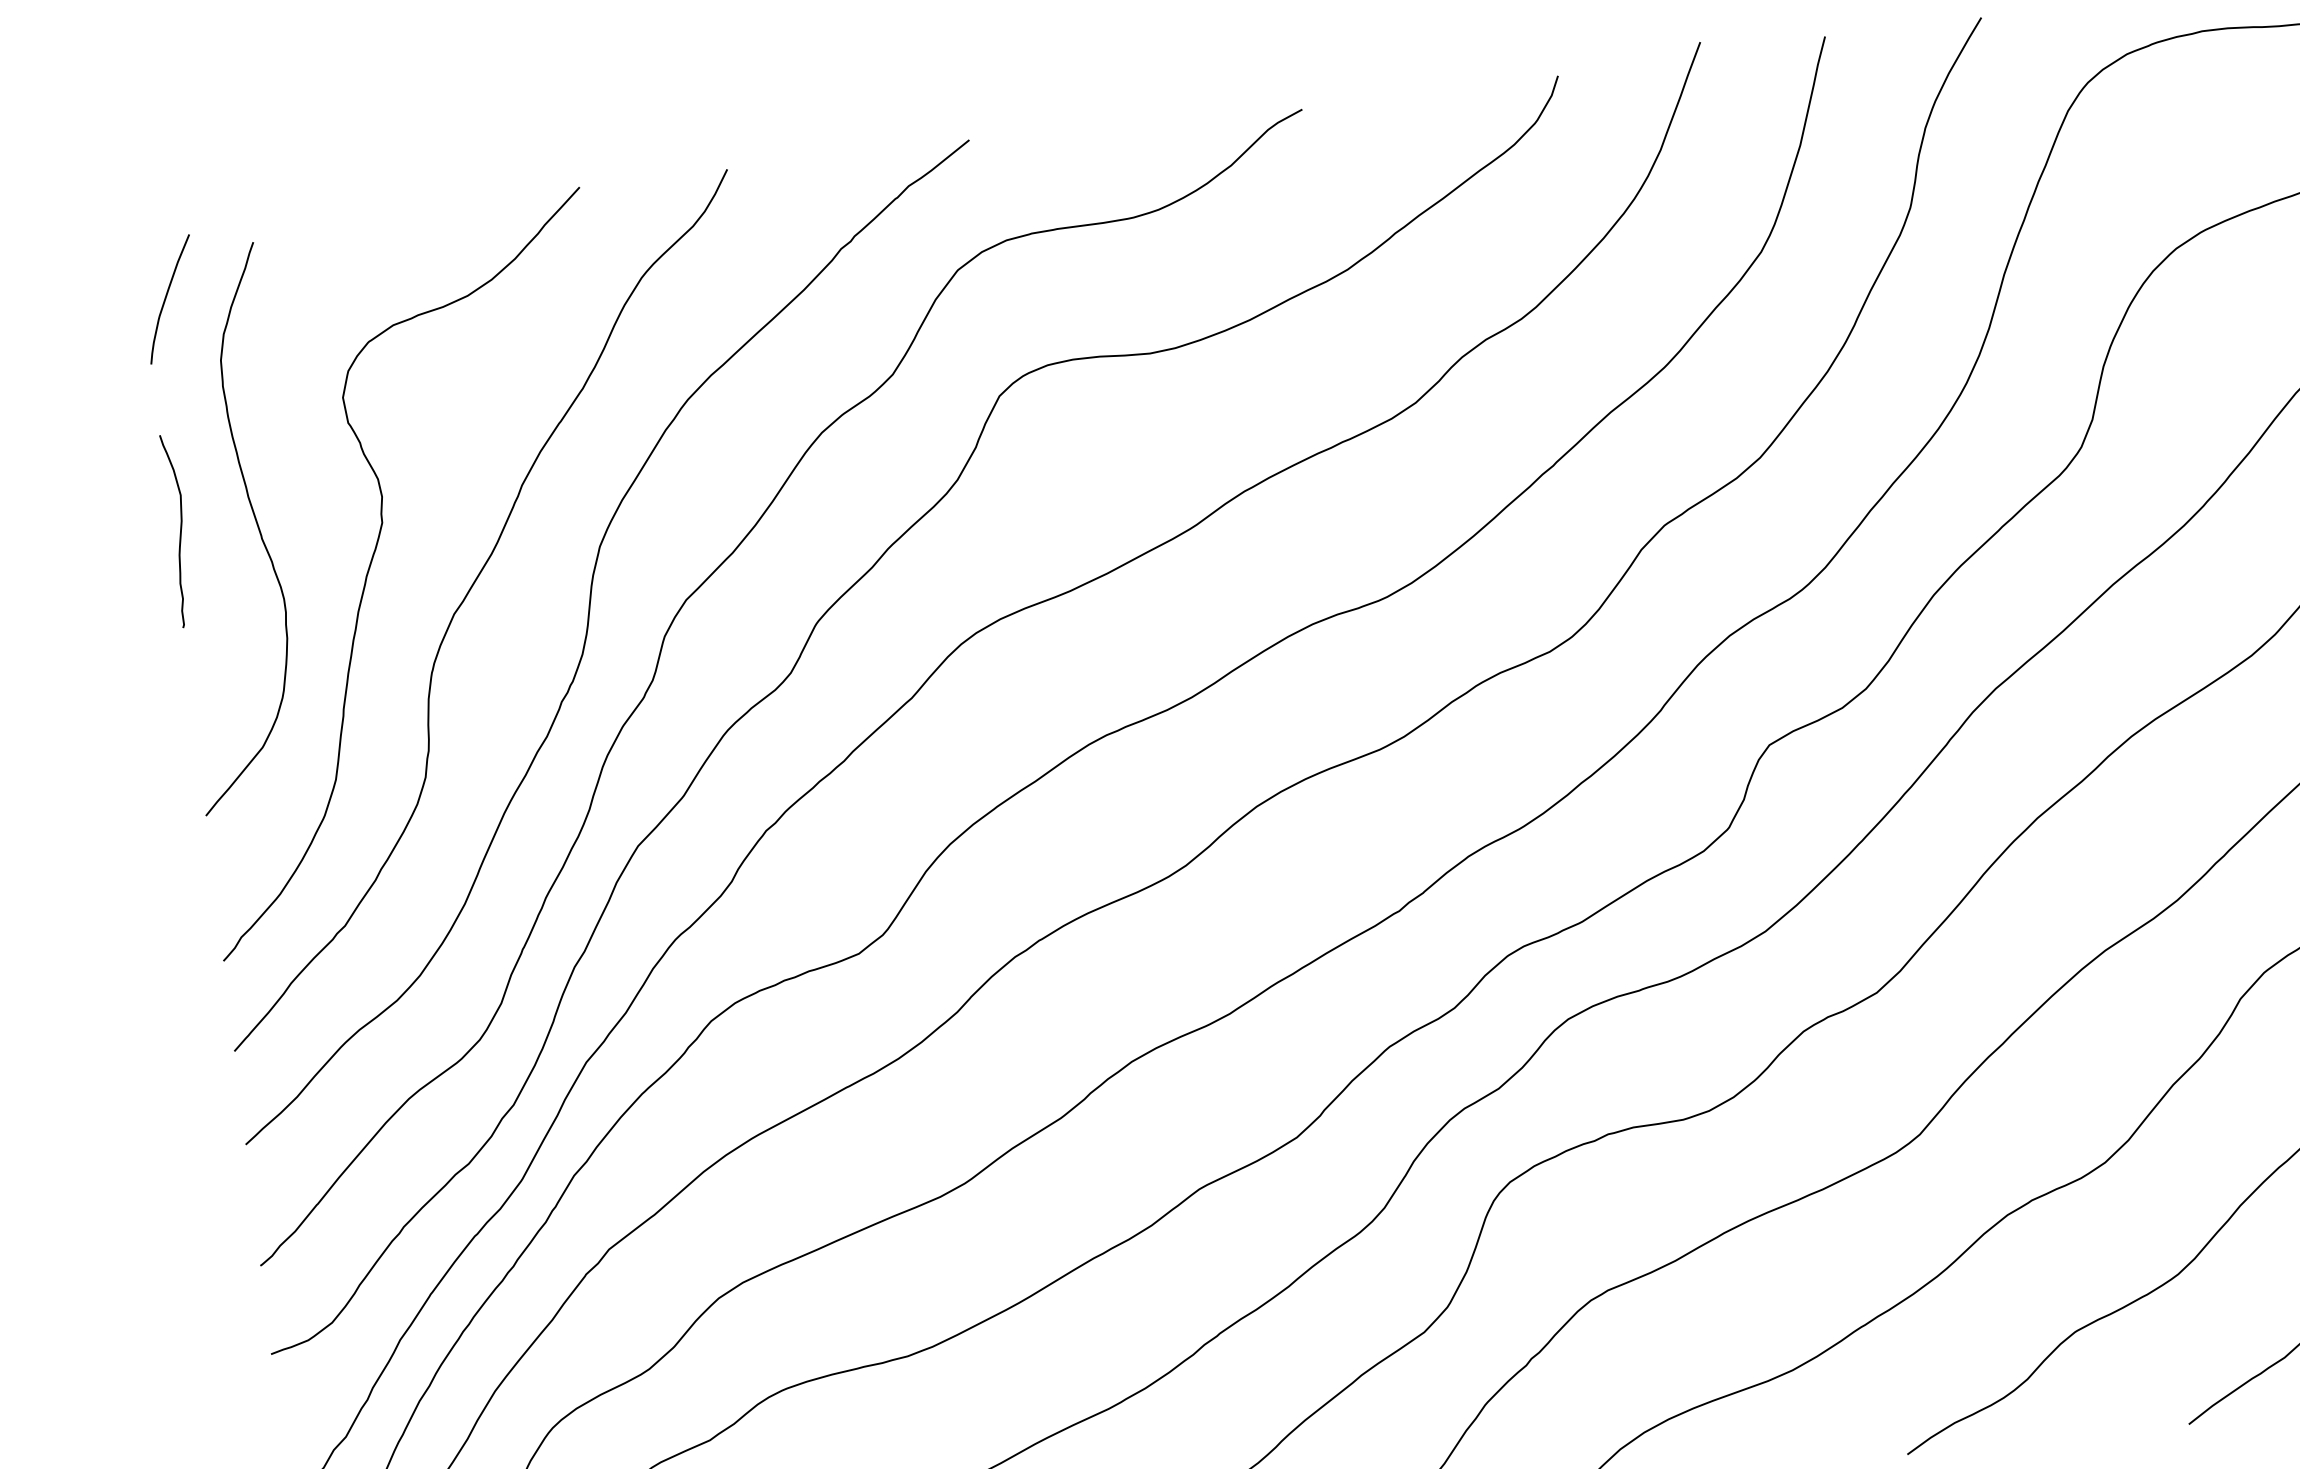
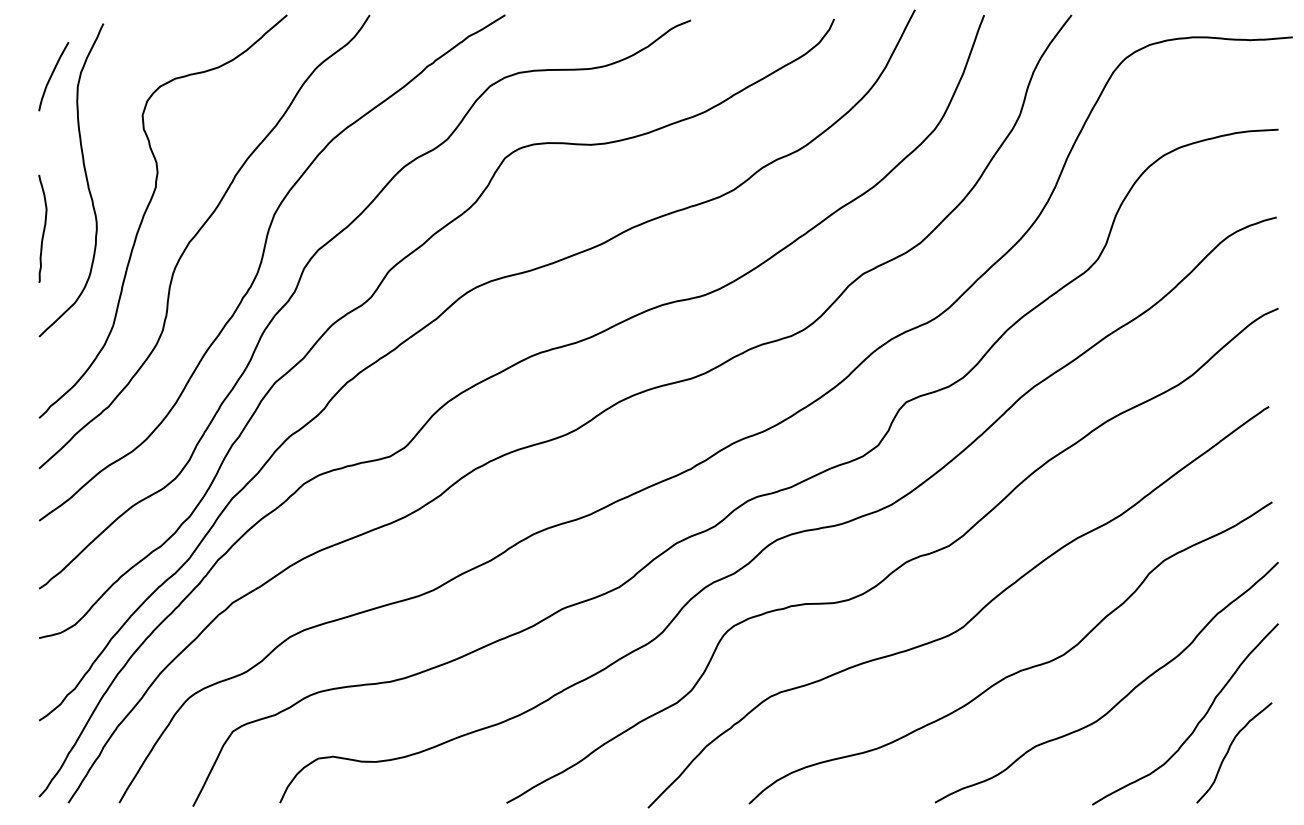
curve: (167, 297) -> (52, 75), moved
curve: (179, 530) -> (43, 228), moved

